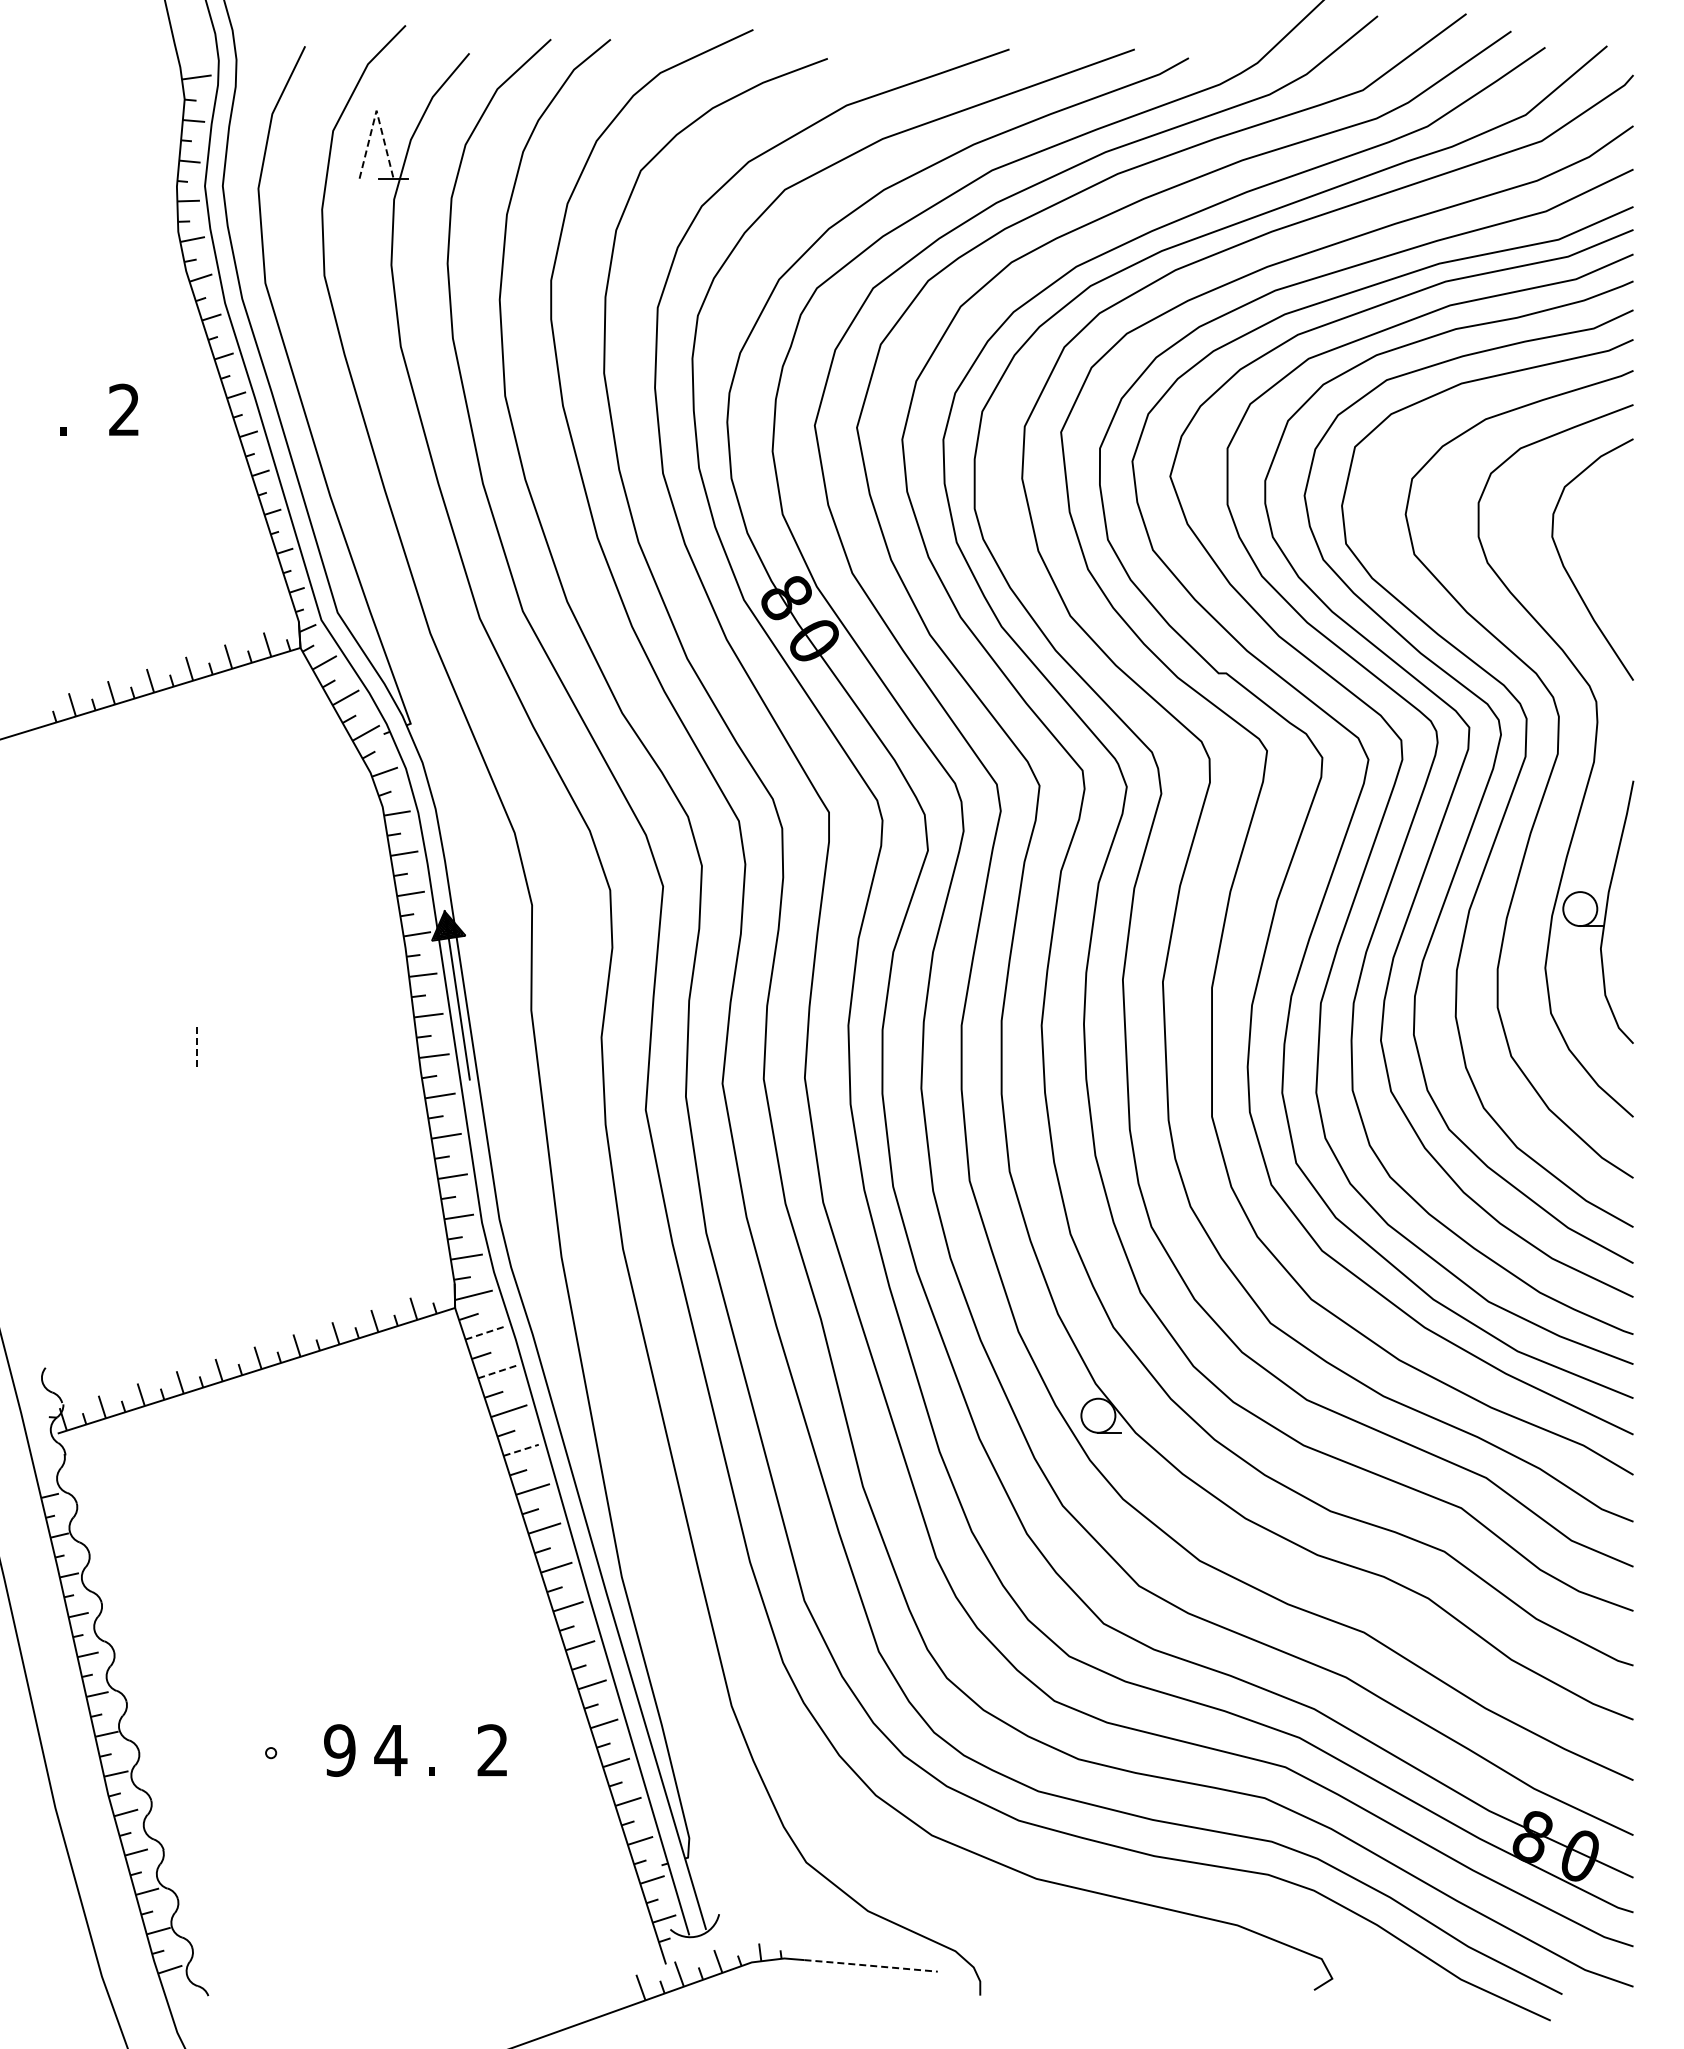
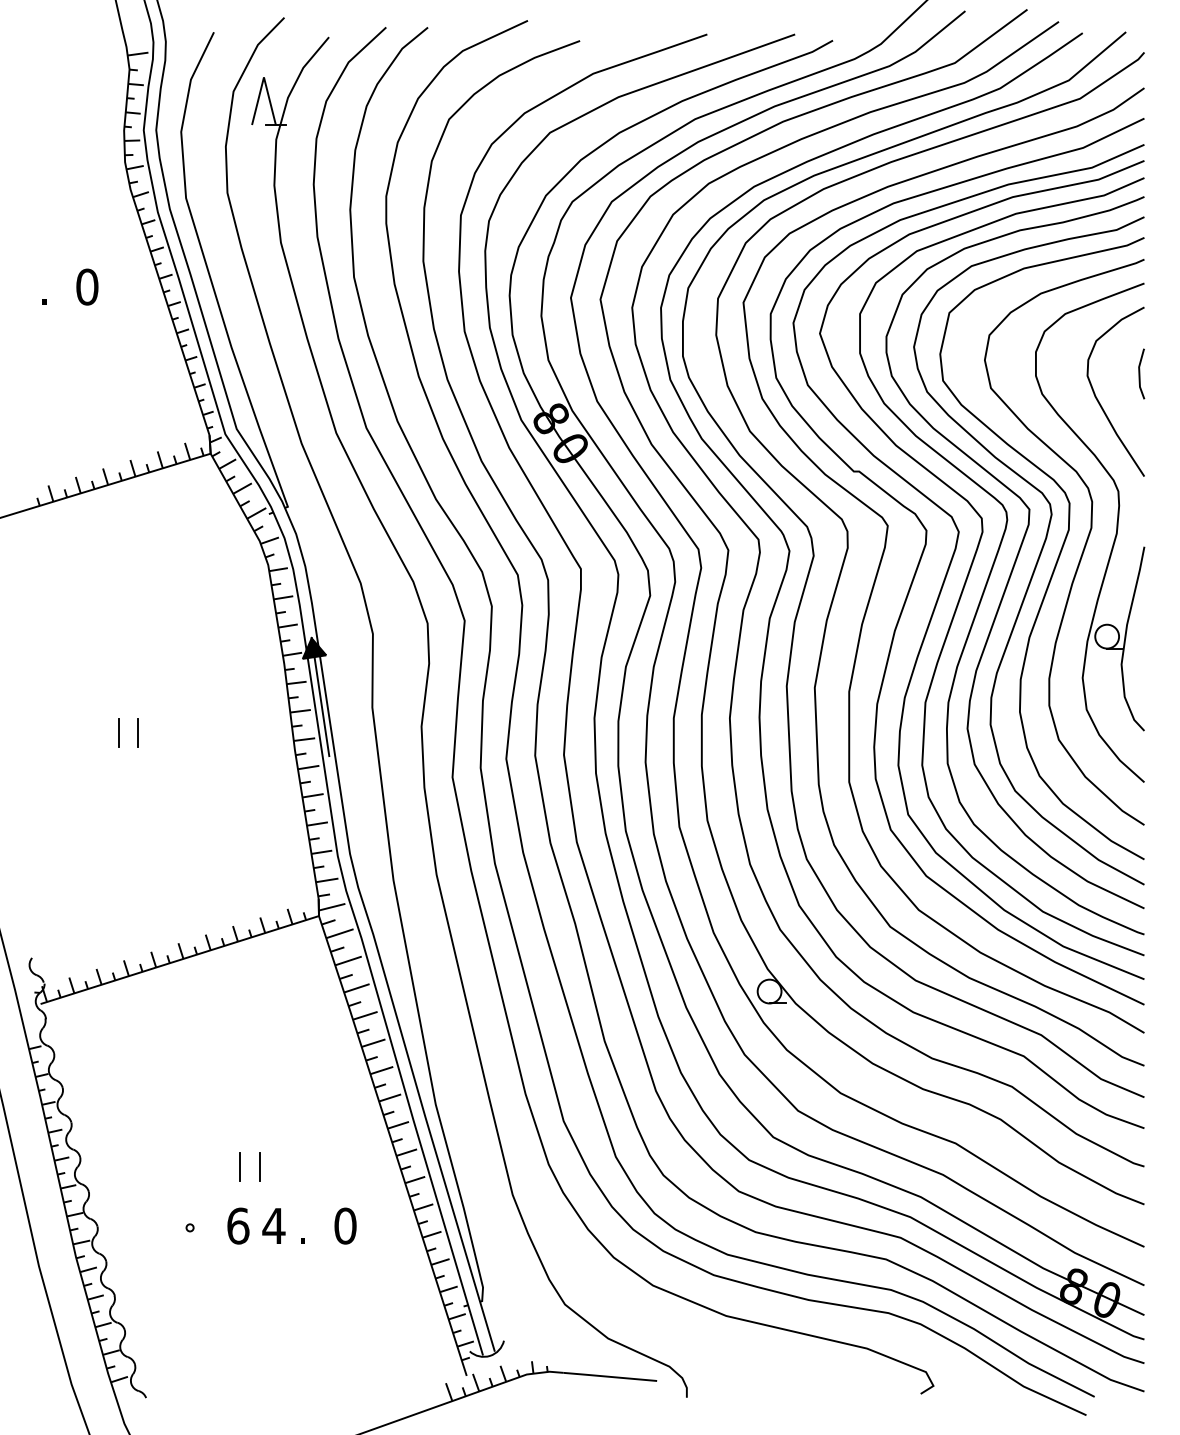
line: (376, 110) -> (263, 77), dashed -> solid
text: (124, 409) -> (87, 286), 2 -> 0
line: (1627, 534) -> (1140, 374), added
line: (169, 1046) -> (118, 732), added
line: (196, 1046) -> (137, 732), dashed -> solid
line: (485, 1332) -> (340, 933), dashed -> solid
line: (497, 1372) -> (348, 961), dashed -> solid
line: (521, 1450) -> (365, 1015), dashed -> solid
line: (342, 1665) -> (240, 1166), added
line: (370, 1665) -> (259, 1166), added
text: (340, 1750) -> (238, 1226), 9 -> 6
text: (492, 1750) -> (345, 1226), 2 -> 0
line: (870, 1965) -> (609, 1376), dashed -> solid

